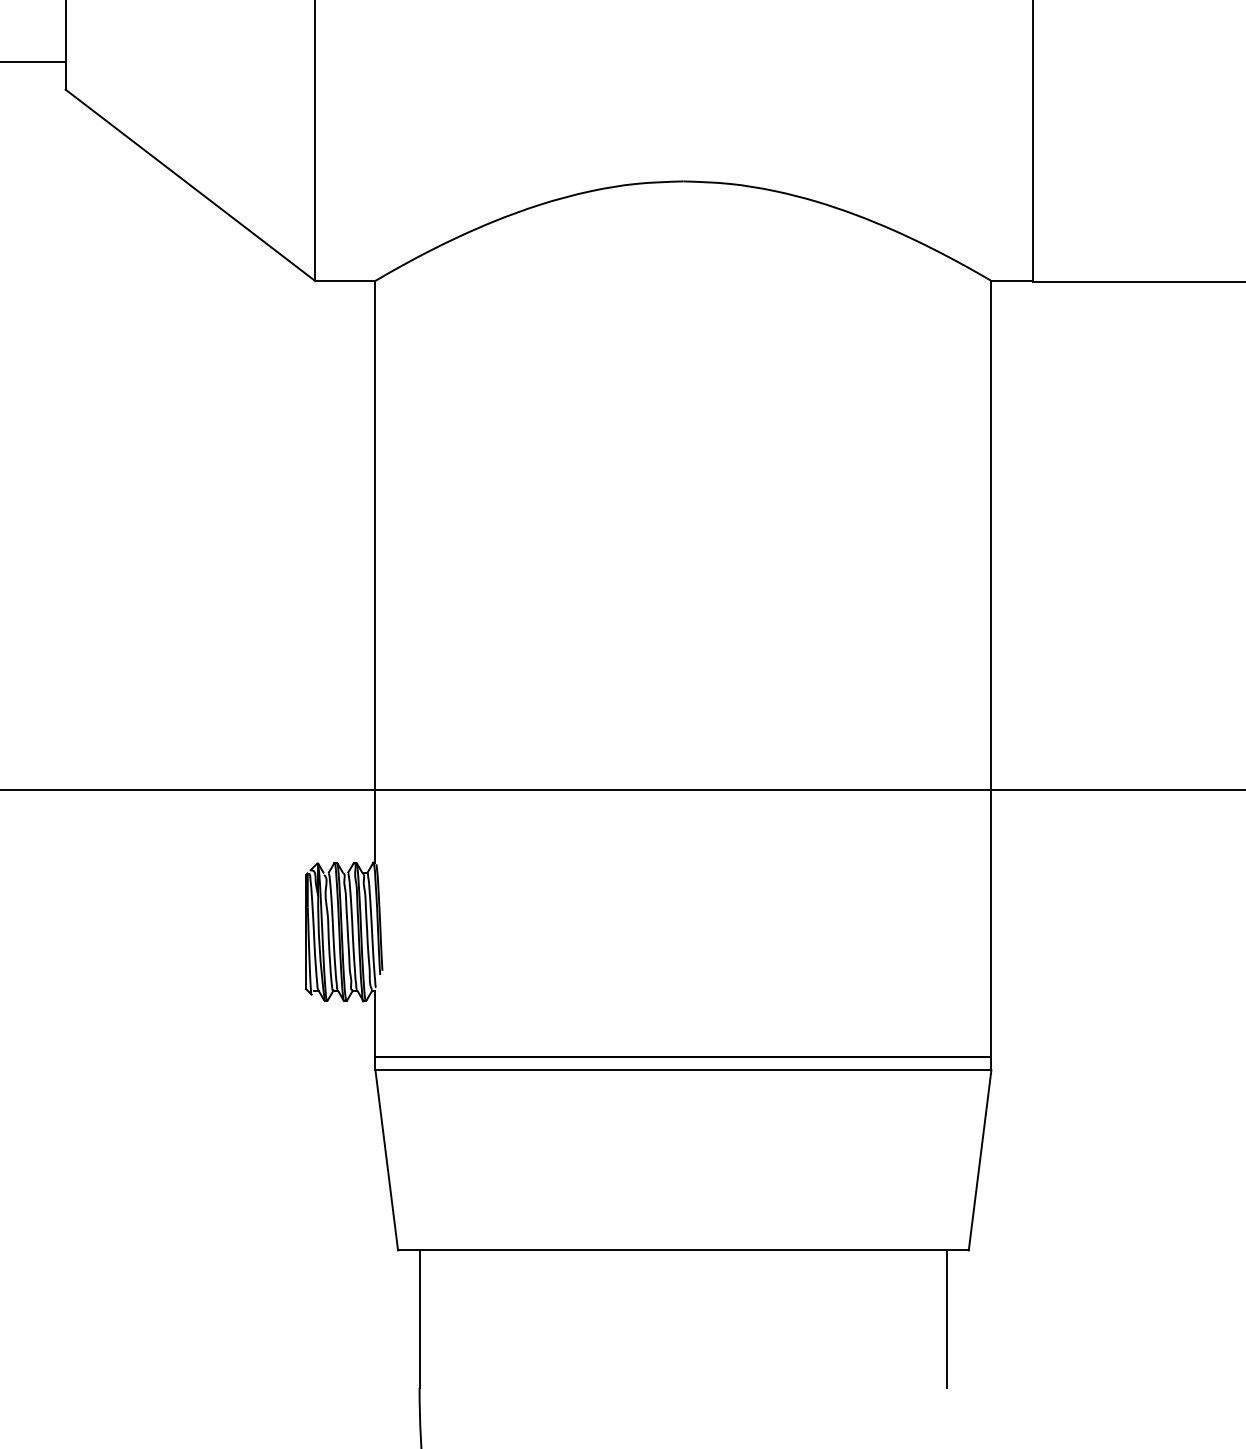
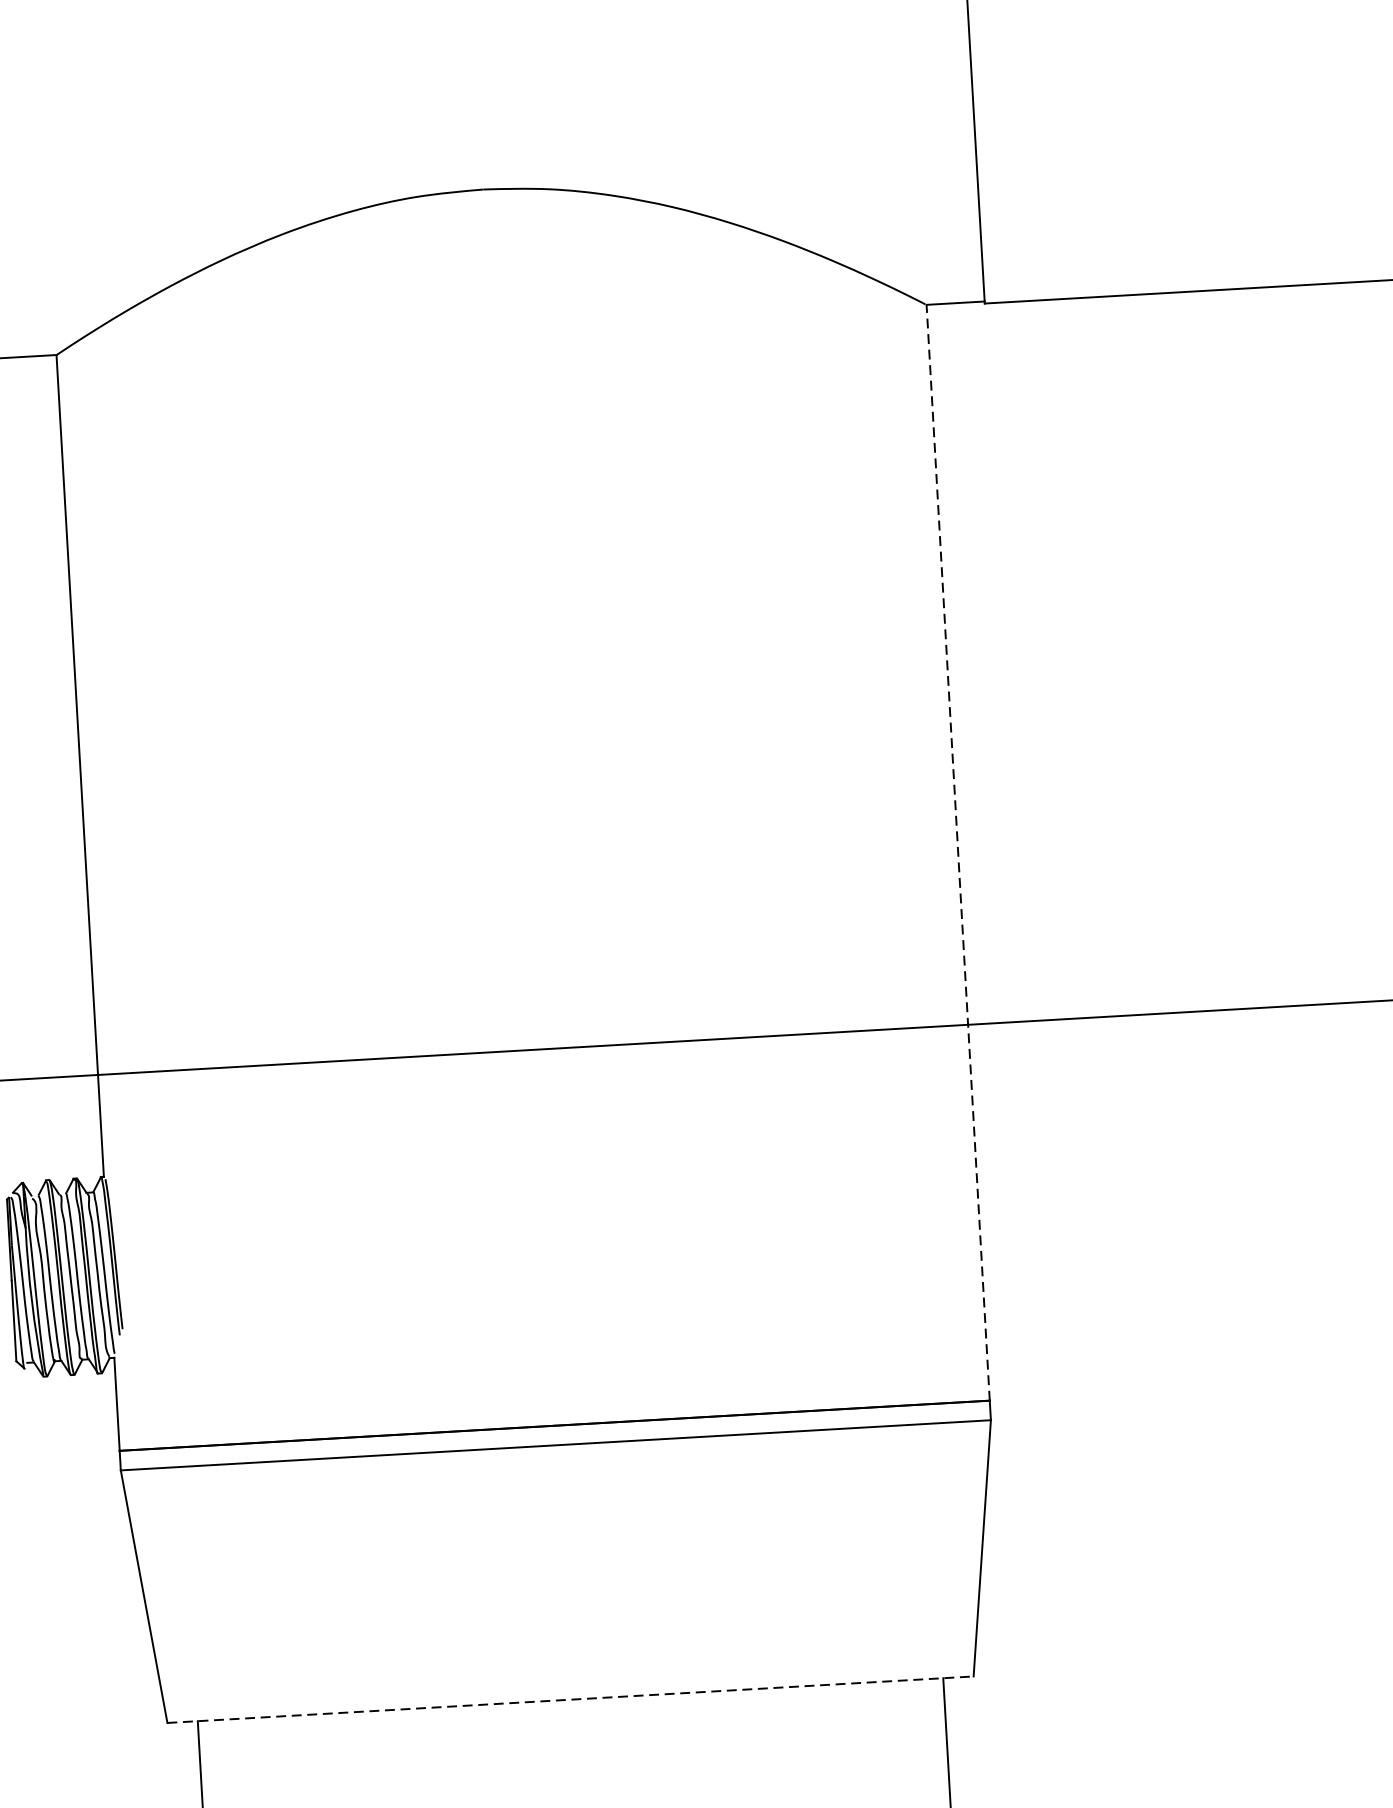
line: (991, 668) -> (958, 852), solid -> dashed
line: (683, 1250) -> (570, 1699), solid -> dashed

